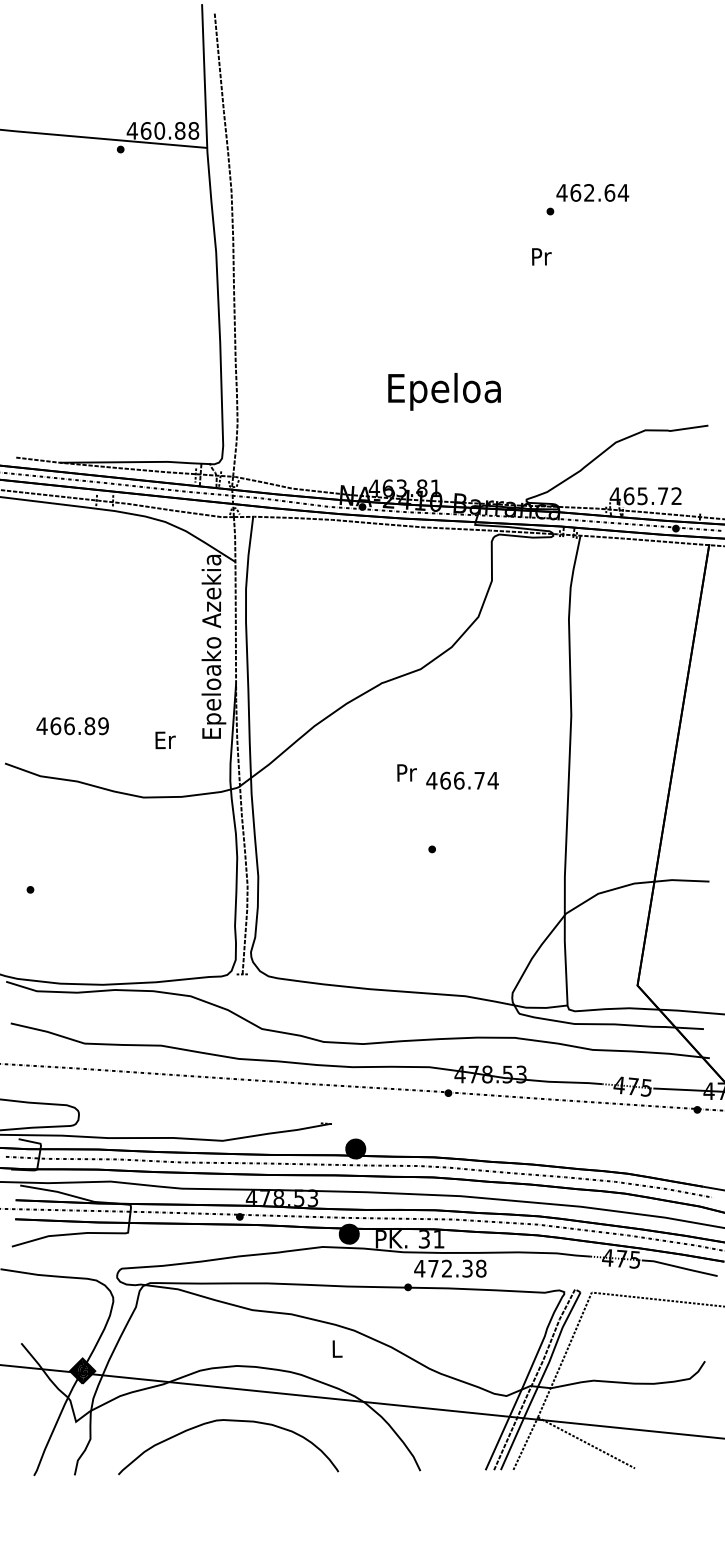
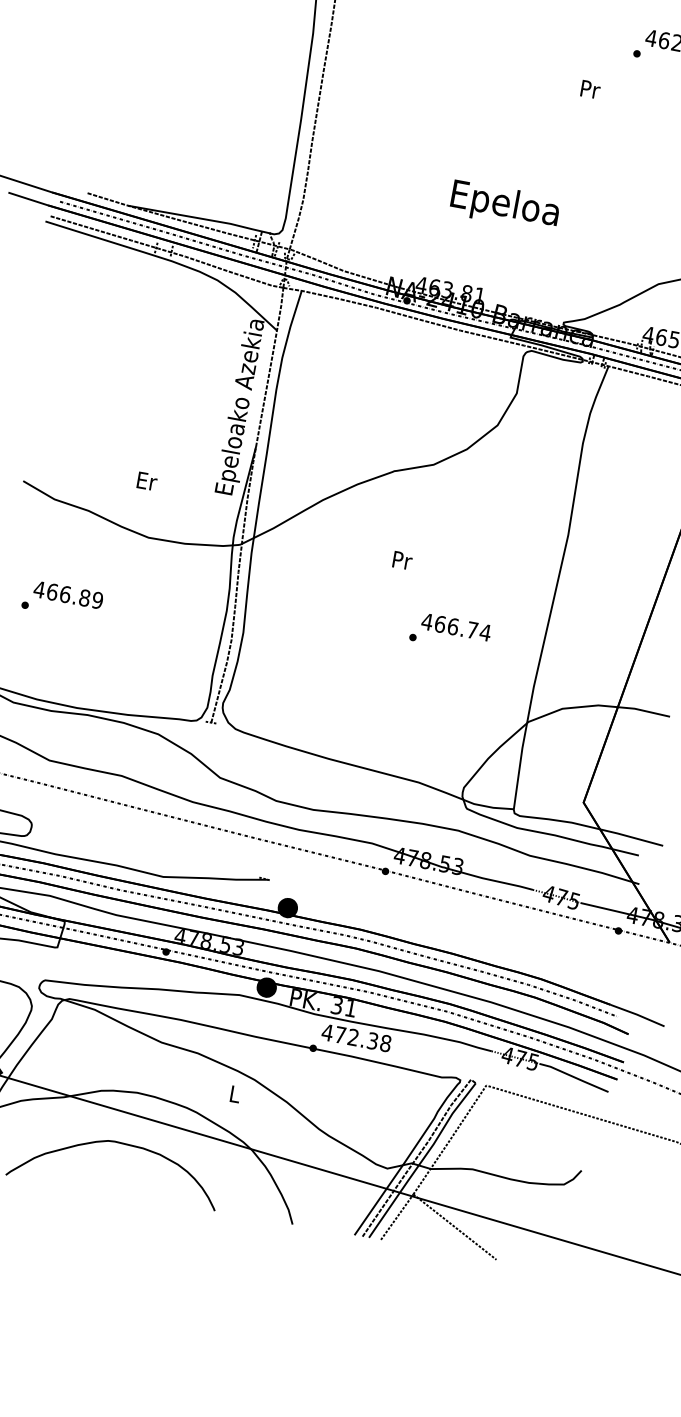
text: (541, 256) -> (590, 89), moved
text: (72, 726) -> (68, 595), moved
text: (165, 740) -> (147, 481), moved
text: (462, 780) -> (456, 627), moved

